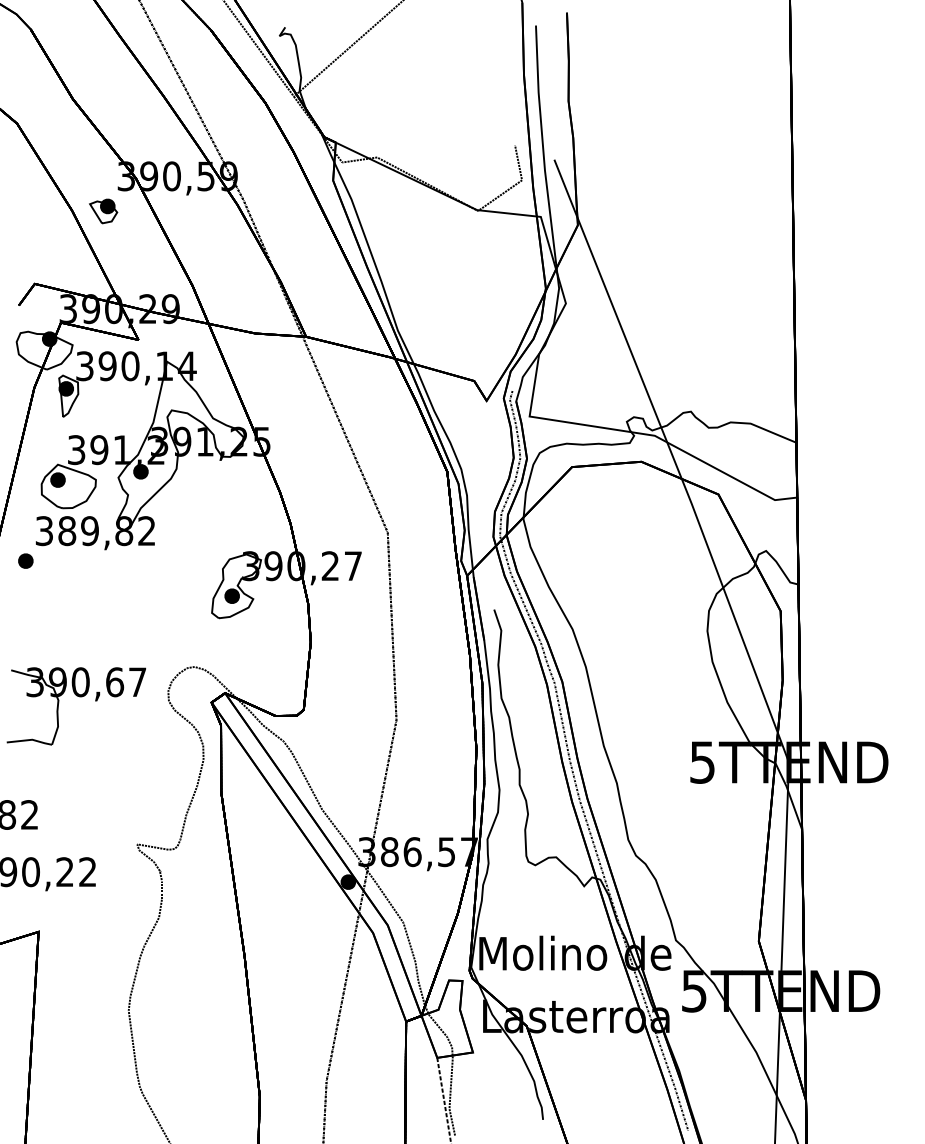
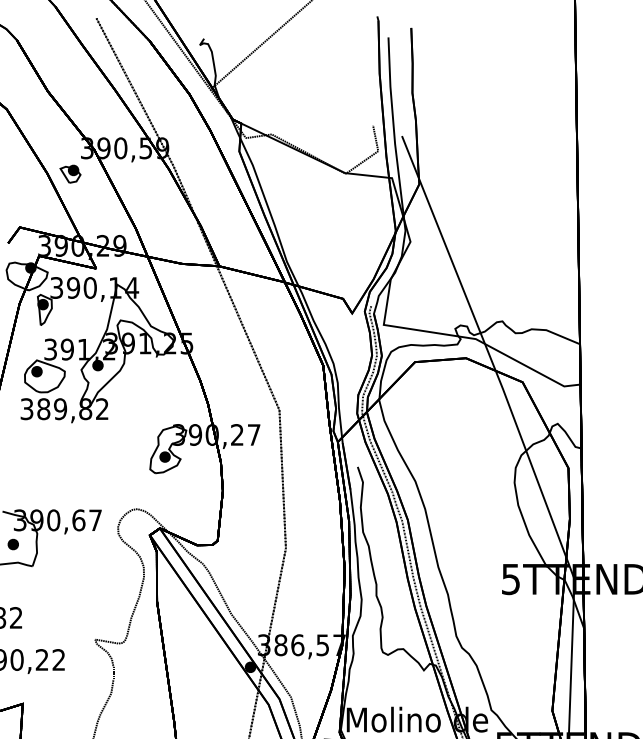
part: (25, 560) -> (13, 544), moved

